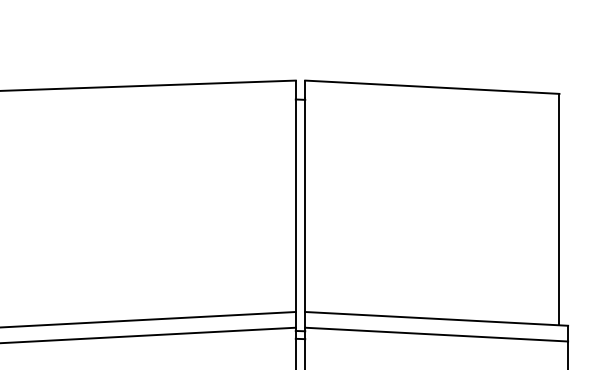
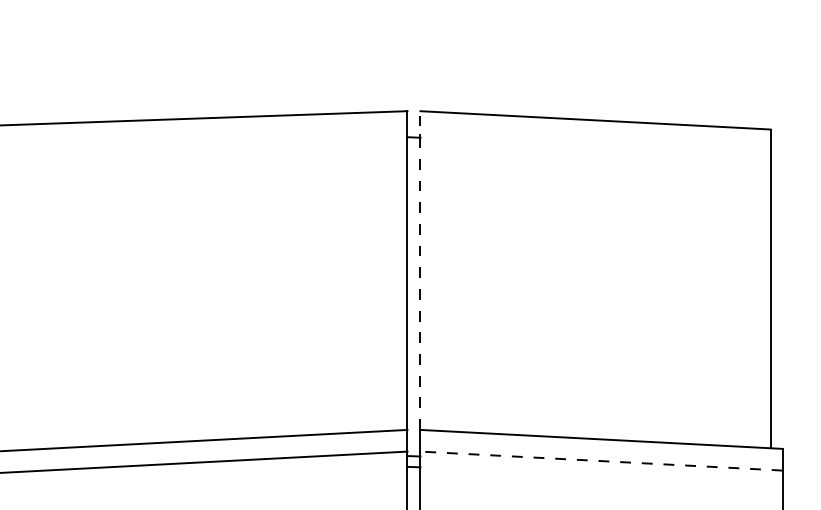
line: (305, 196) -> (420, 270), solid -> dashed
line: (436, 334) -> (601, 461), solid -> dashed

